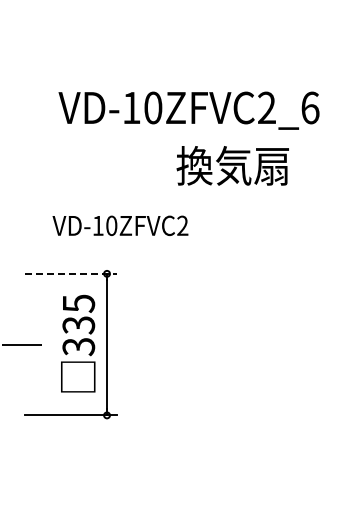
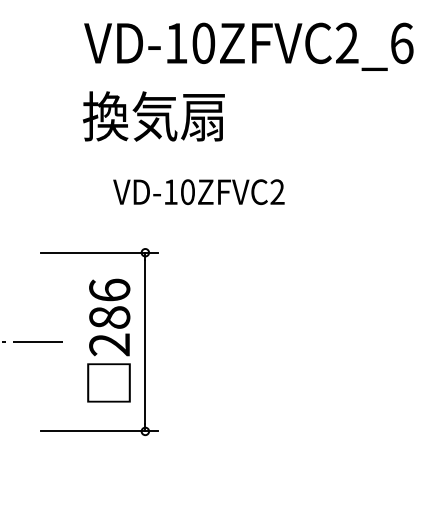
text: (232, 165) -> (153, 115), moved
text: (120, 225) -> (198, 191), moved
line: (71, 273) -> (100, 252), dashed -> solid
text: (78, 325) -> (109, 317), 335 -> 286

